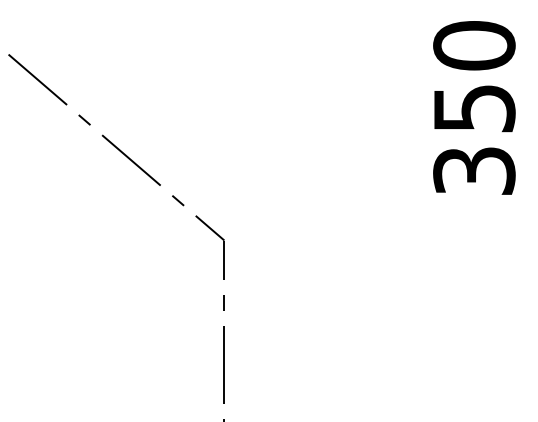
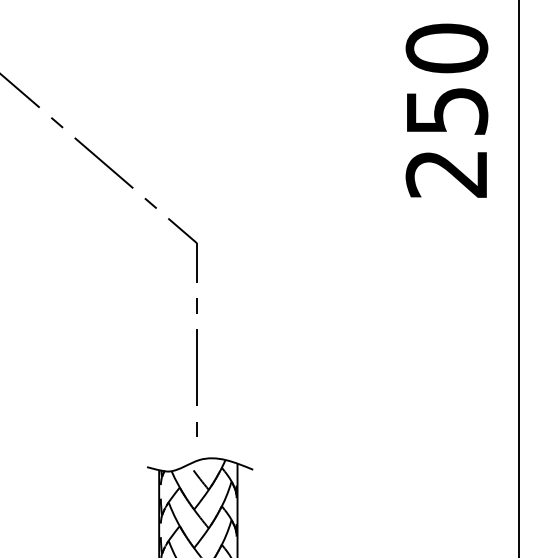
text: (473, 170) -> (446, 173), 350 -> 250

